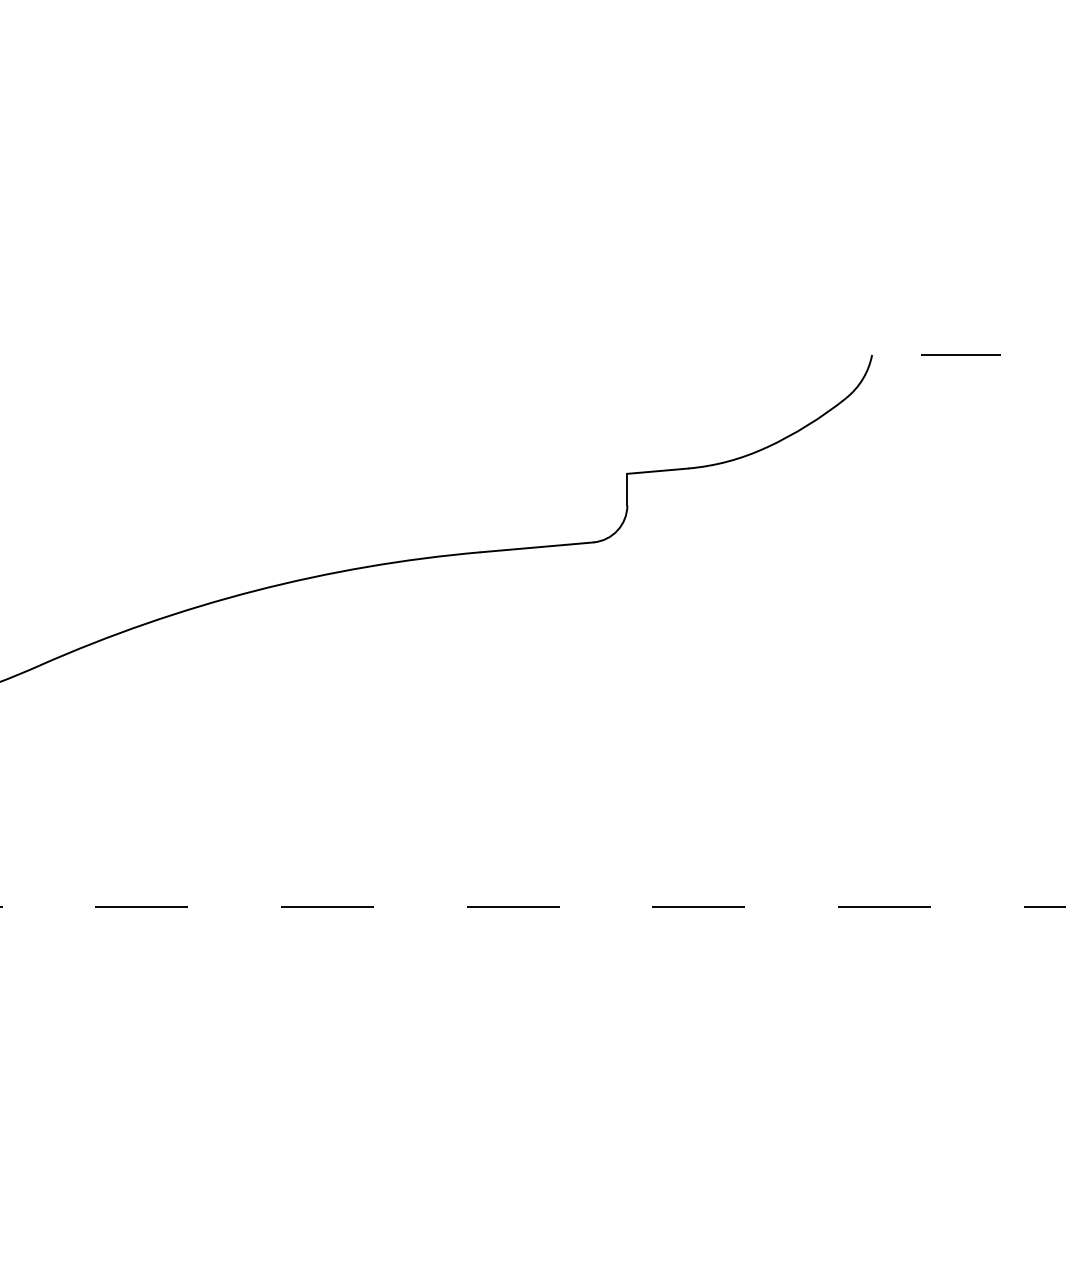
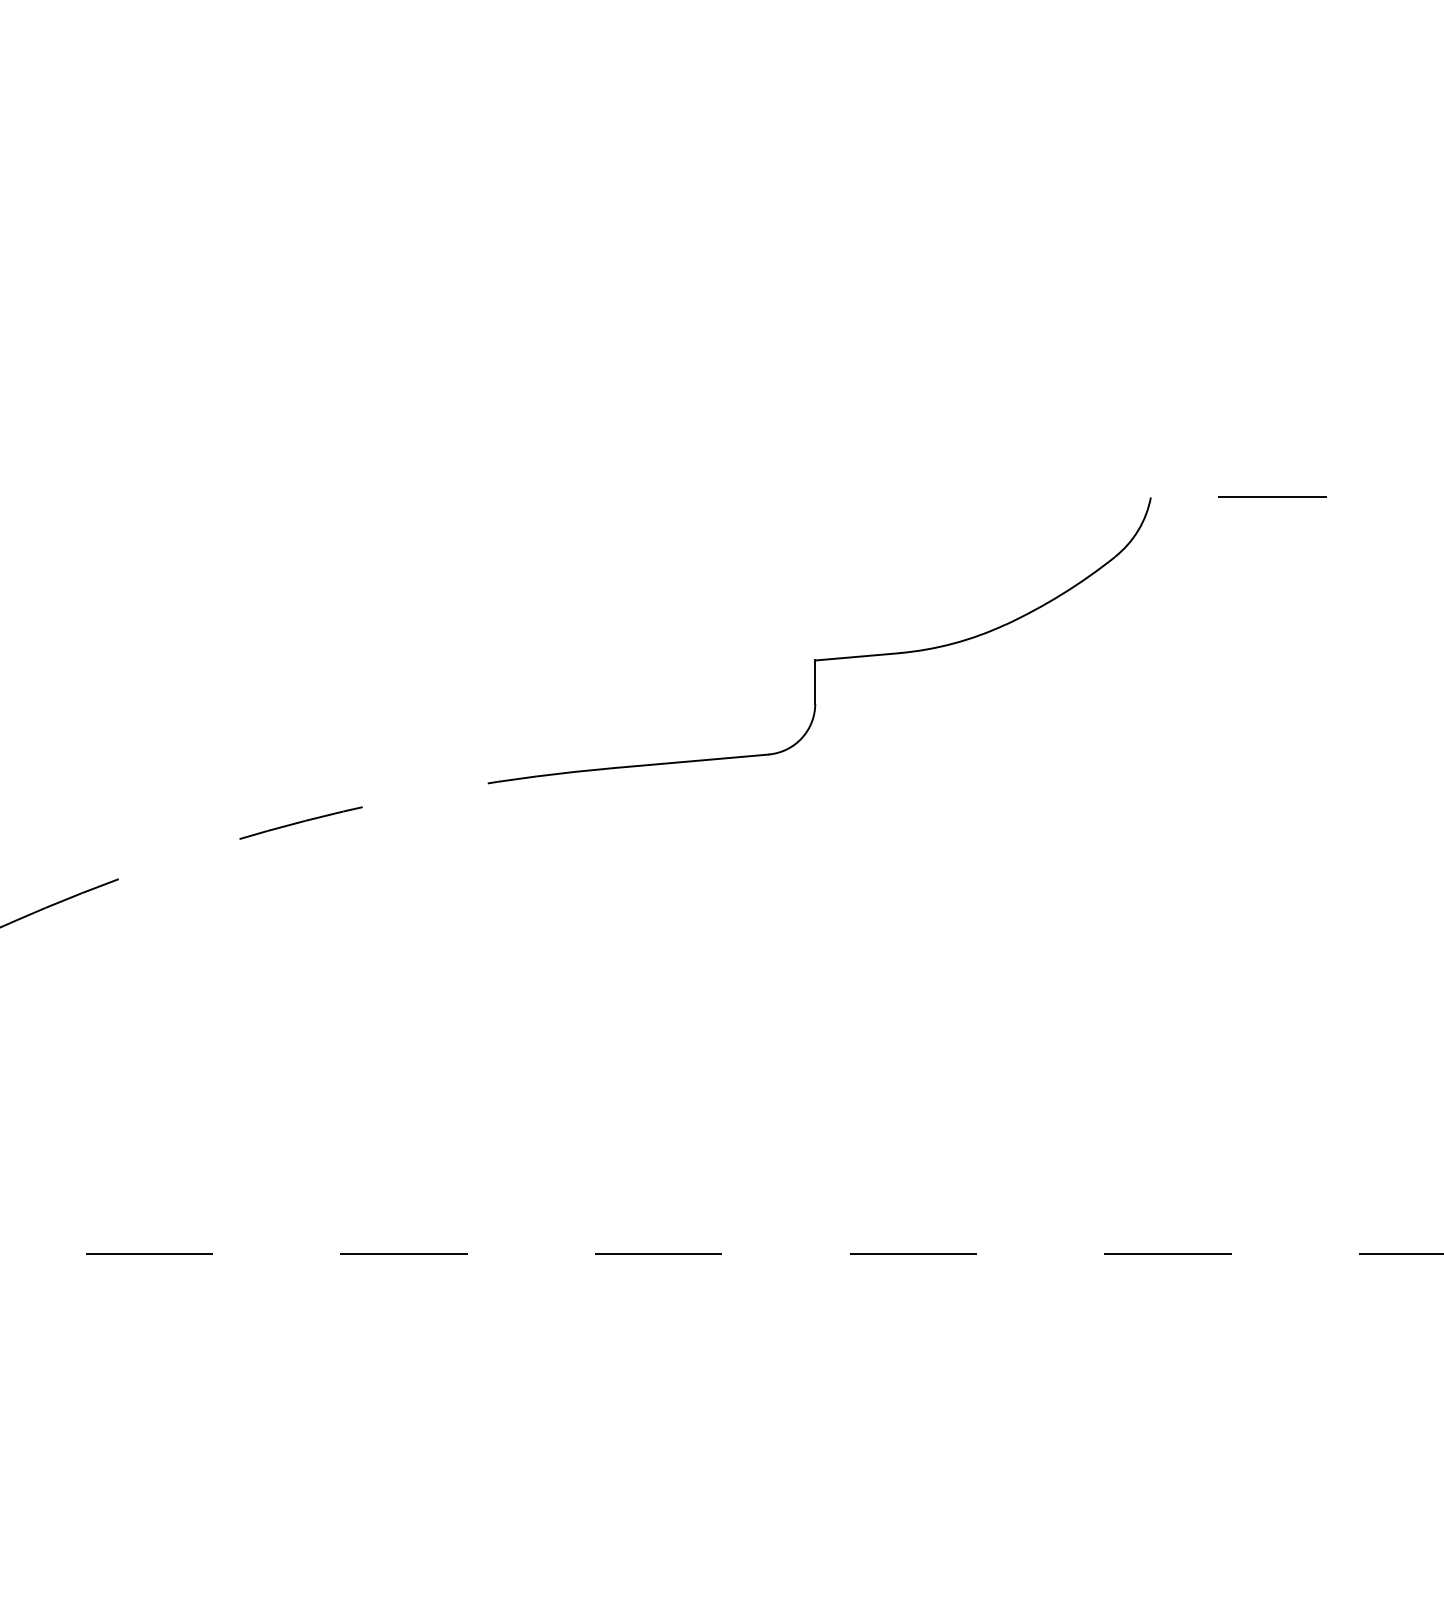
arc: (255, 590) -> (305, 820), solid -> dashed

